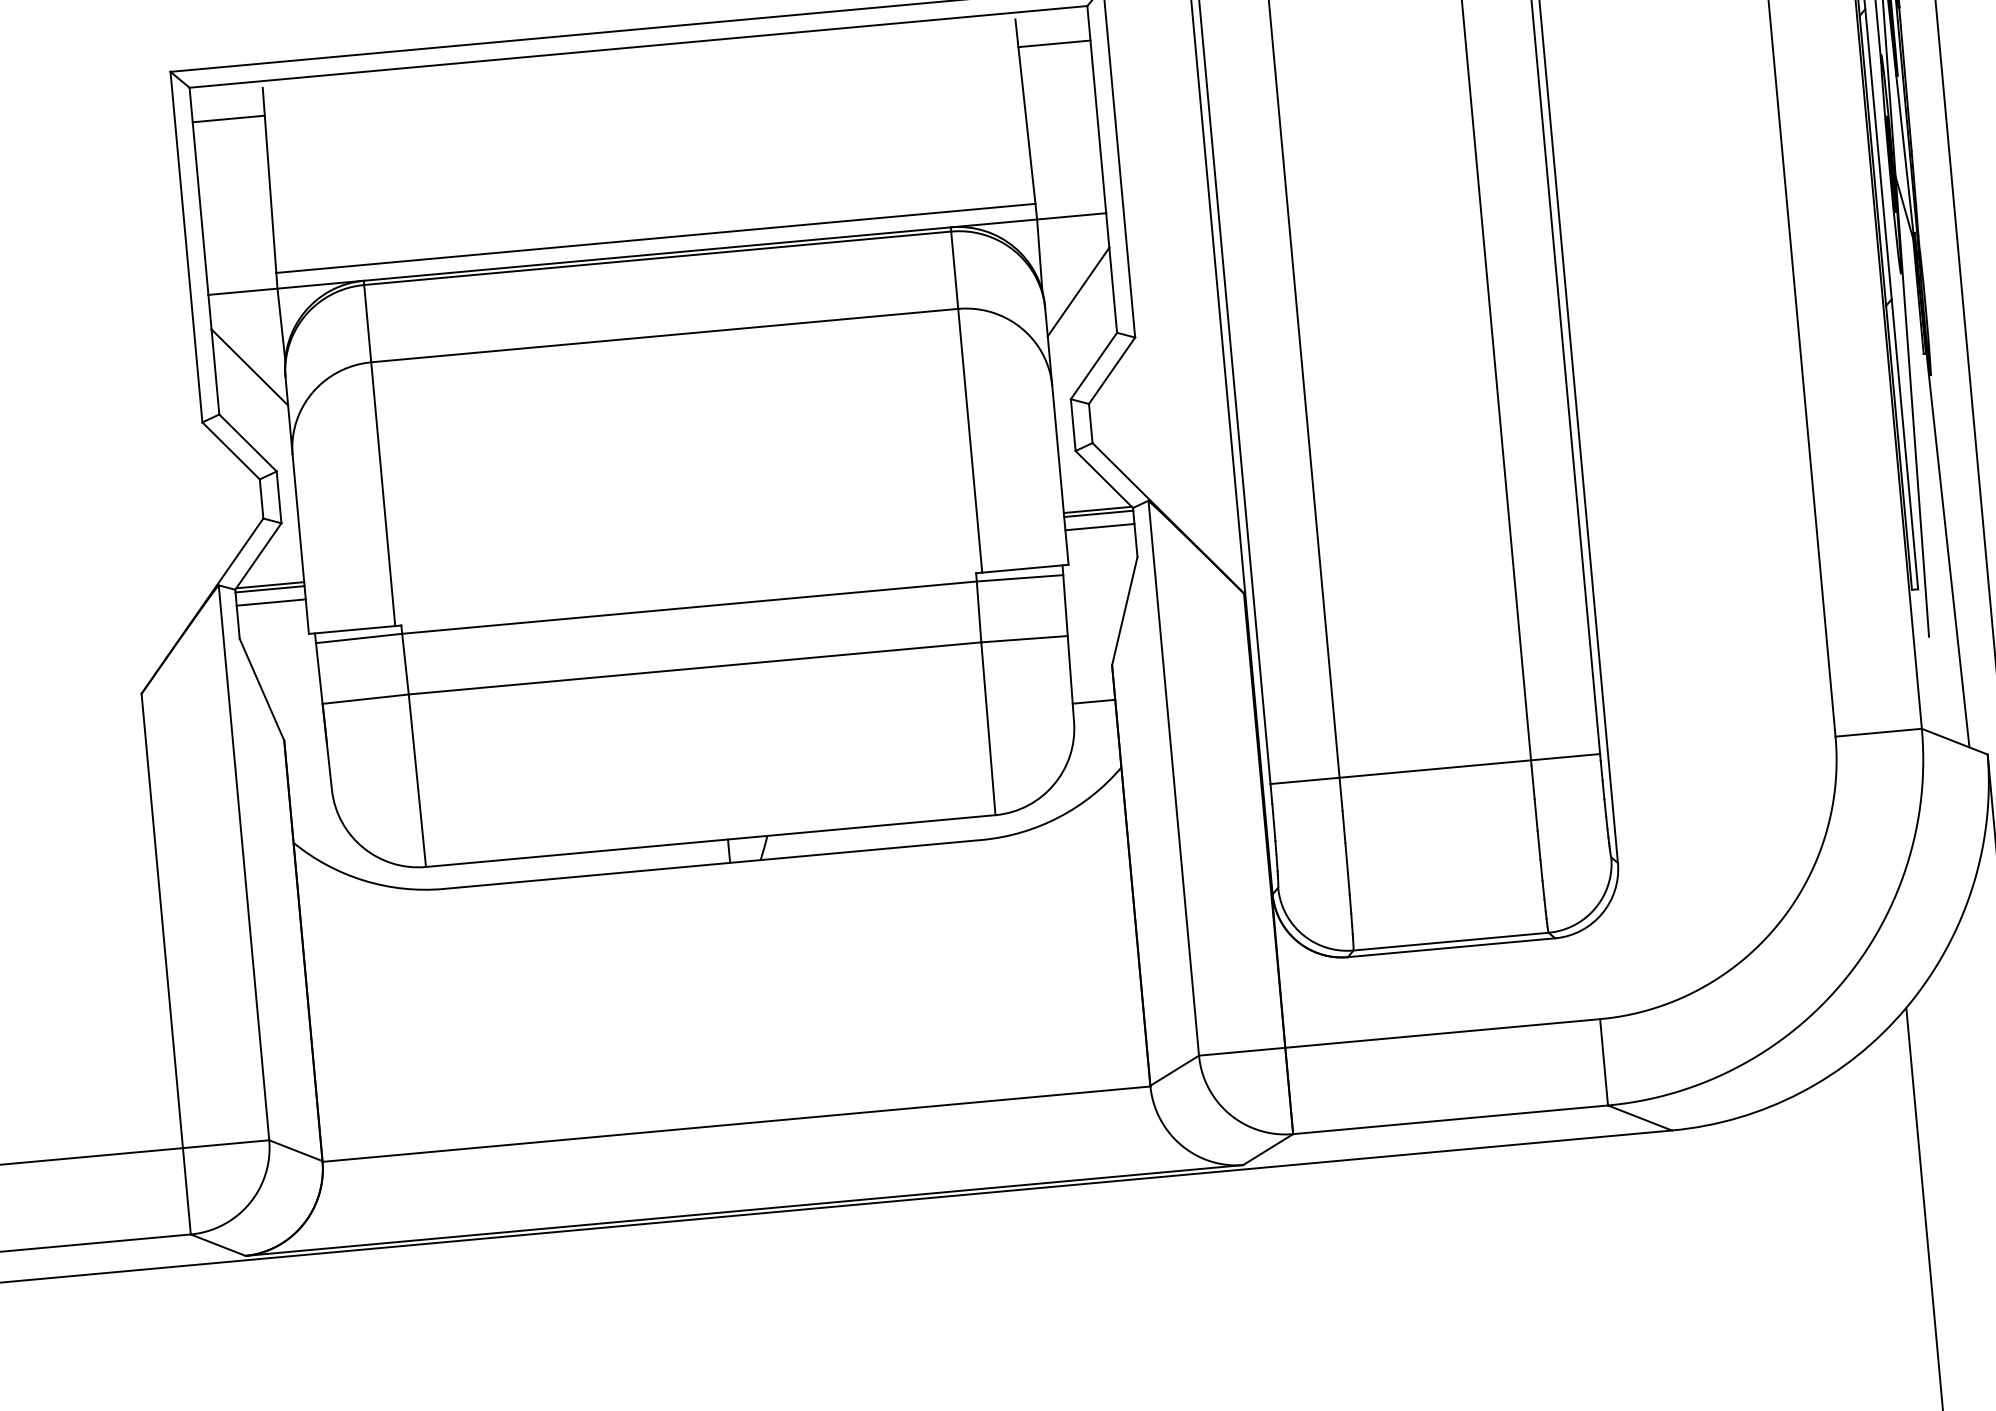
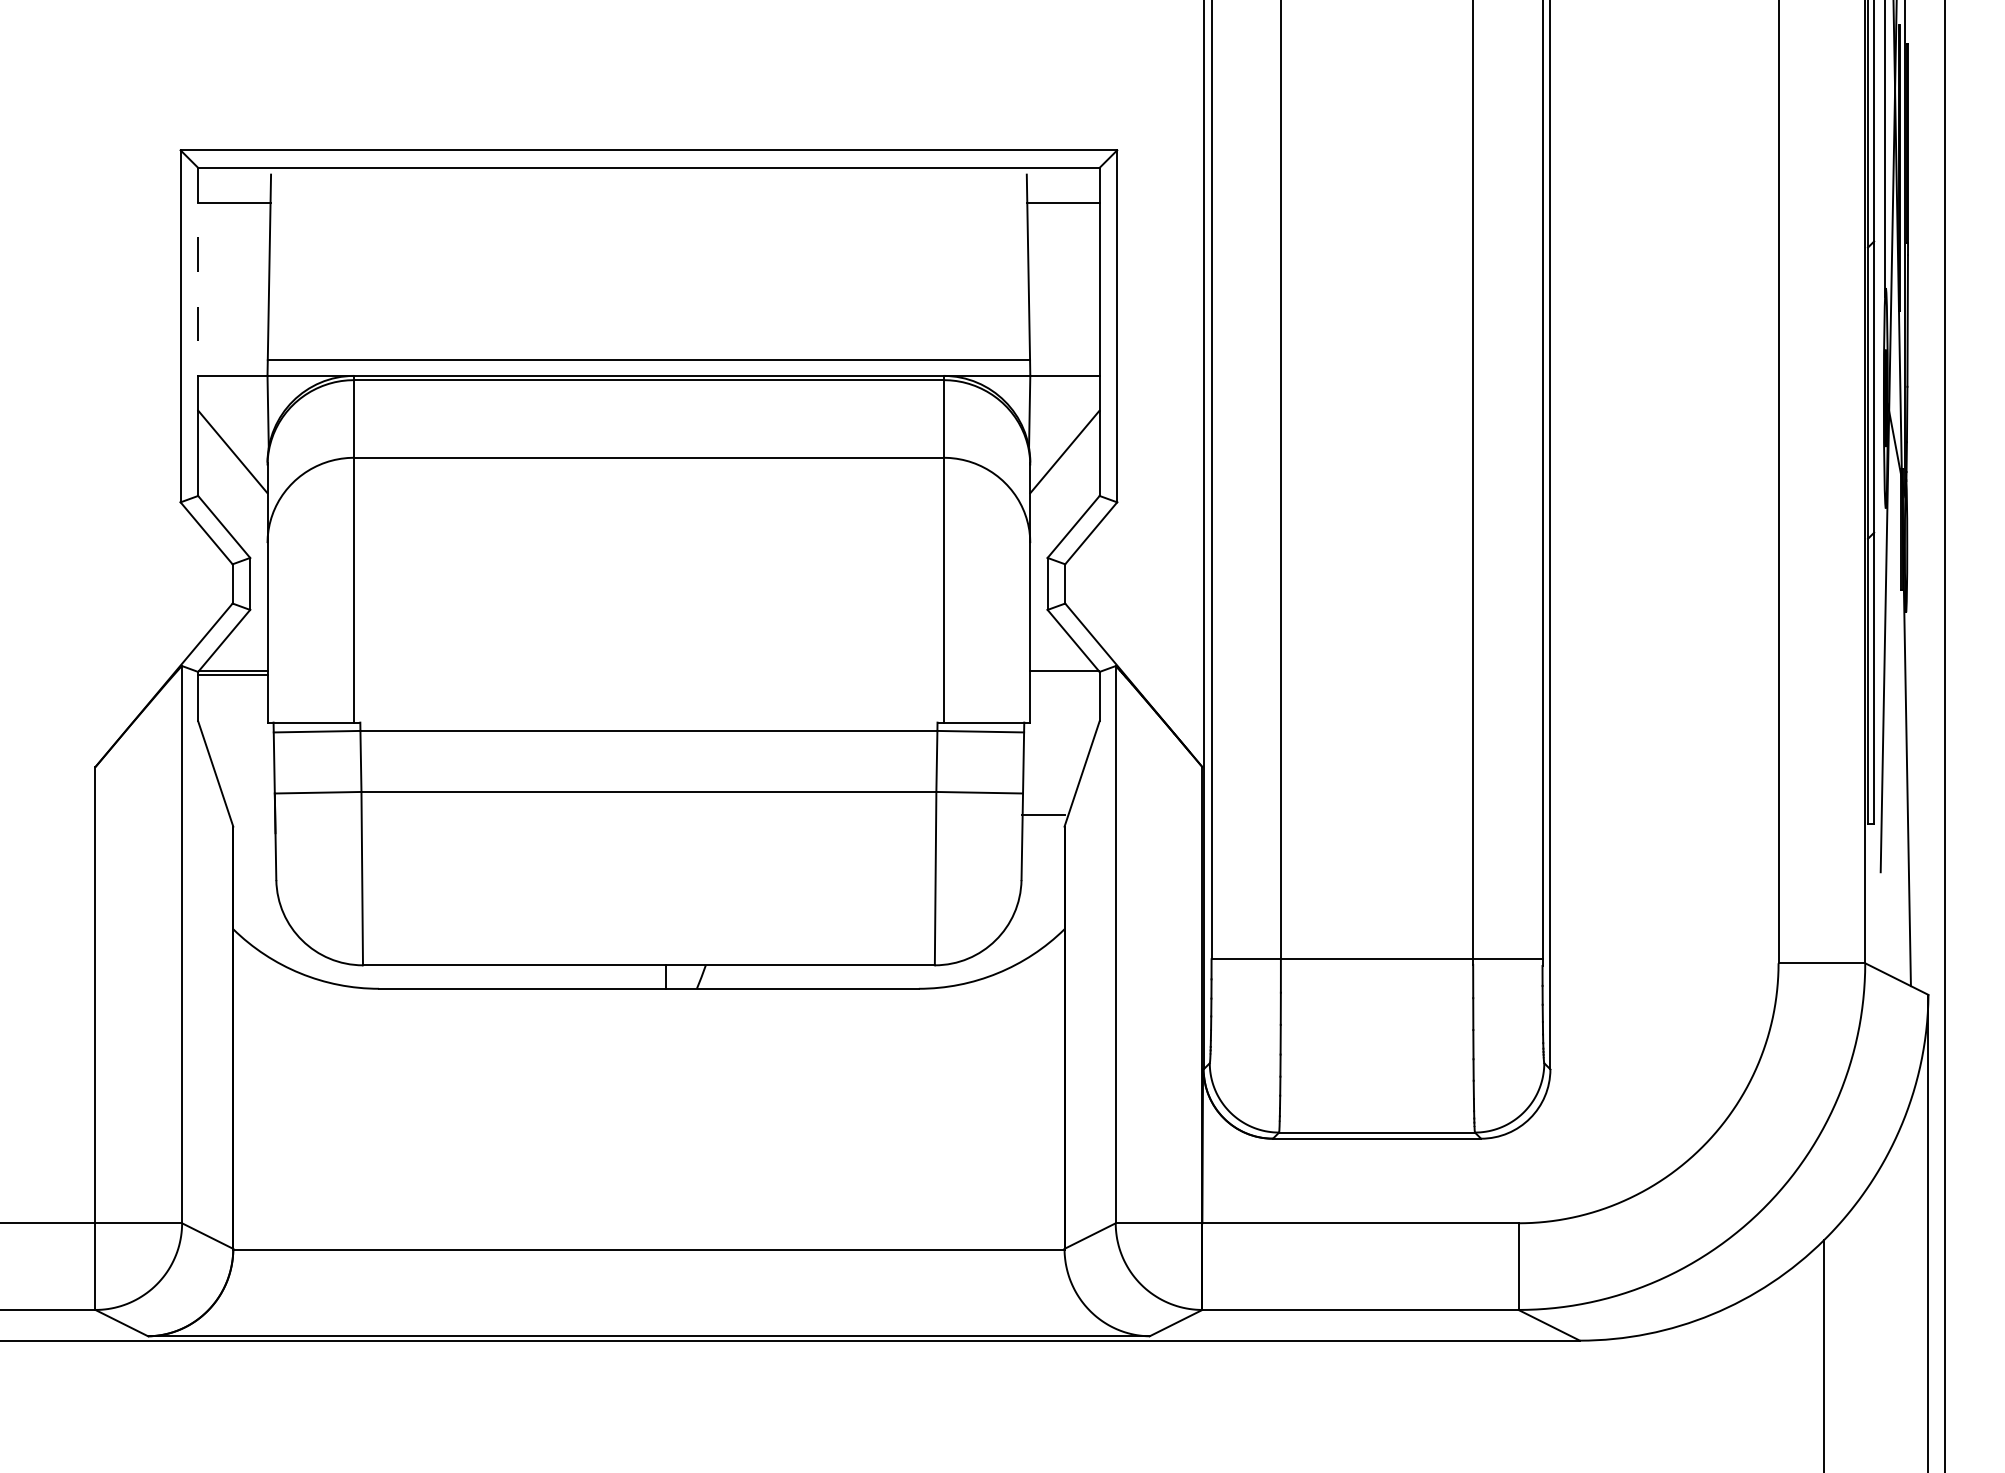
line: (199, 191) -> (198, 272), solid -> dashed
line: (1098, 513) -> (1064, 674), removed
line: (1099, 526) -> (1064, 687), removed
line: (270, 602) -> (232, 687), removed
line: (1093, 702) -> (1042, 815), moved

